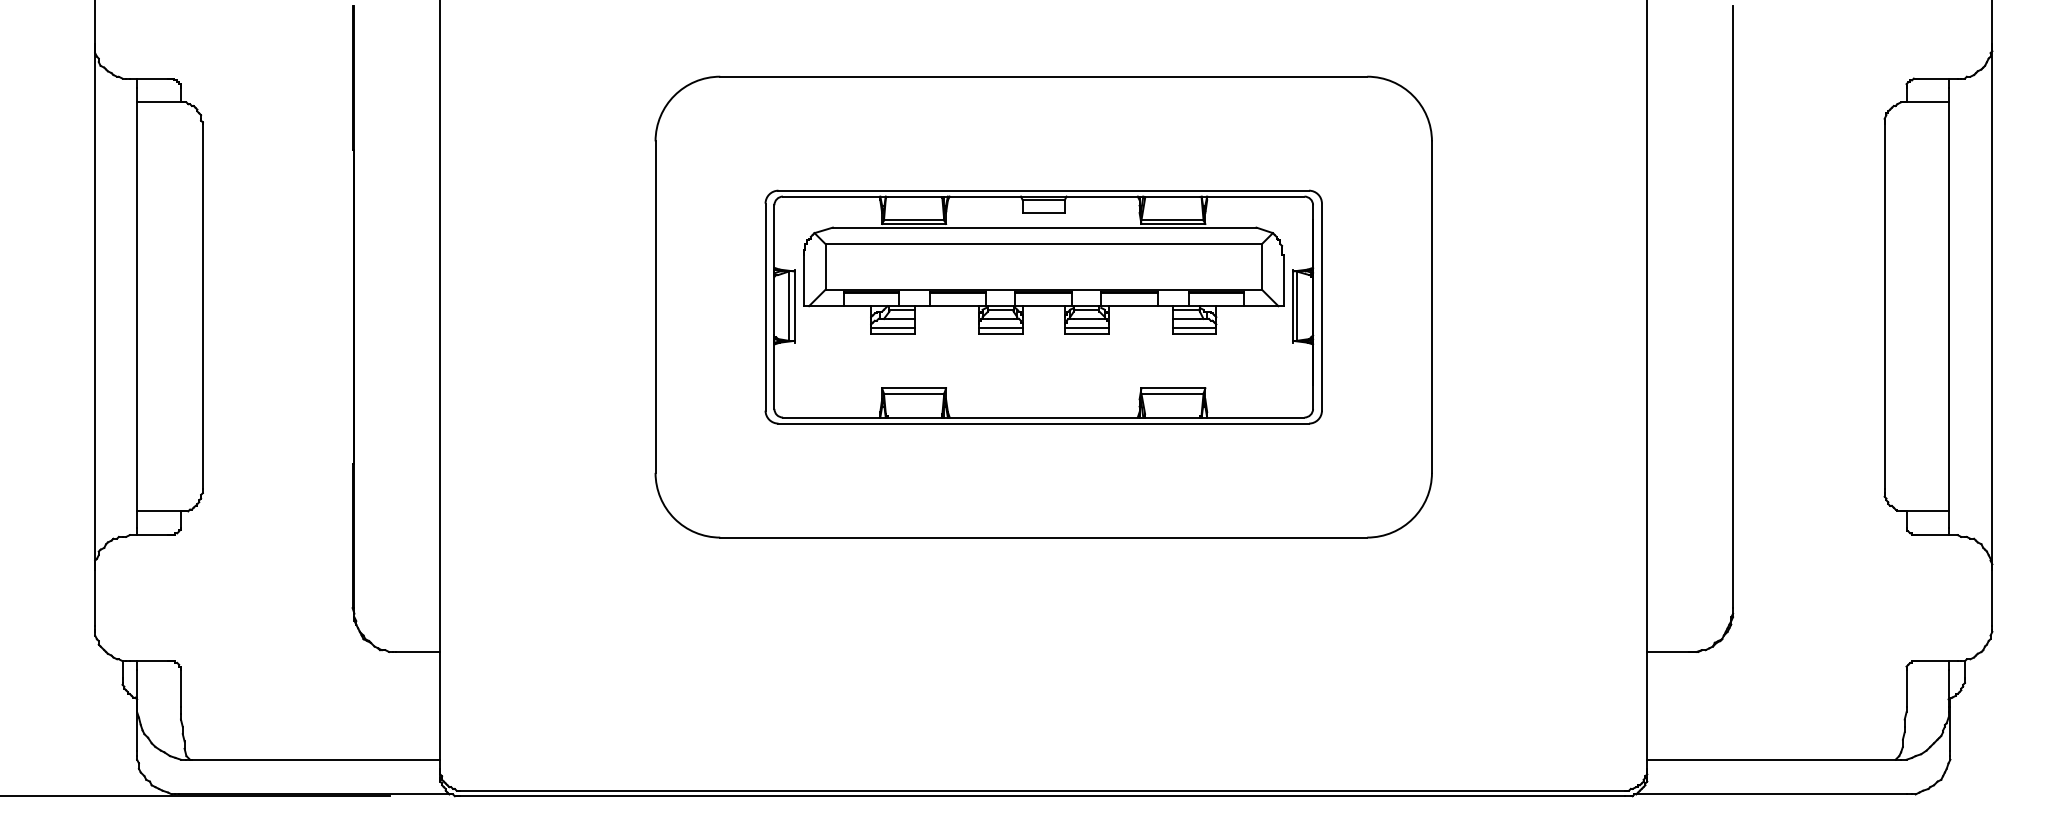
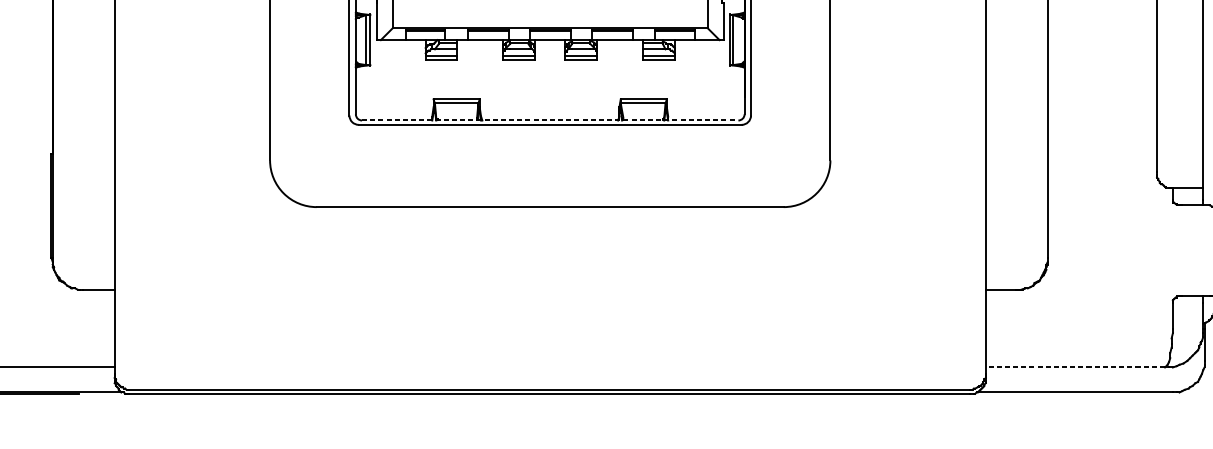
line: (1043, 417) -> (550, 120), solid -> dashed
line: (1770, 759) -> (1074, 367), solid -> dashed

